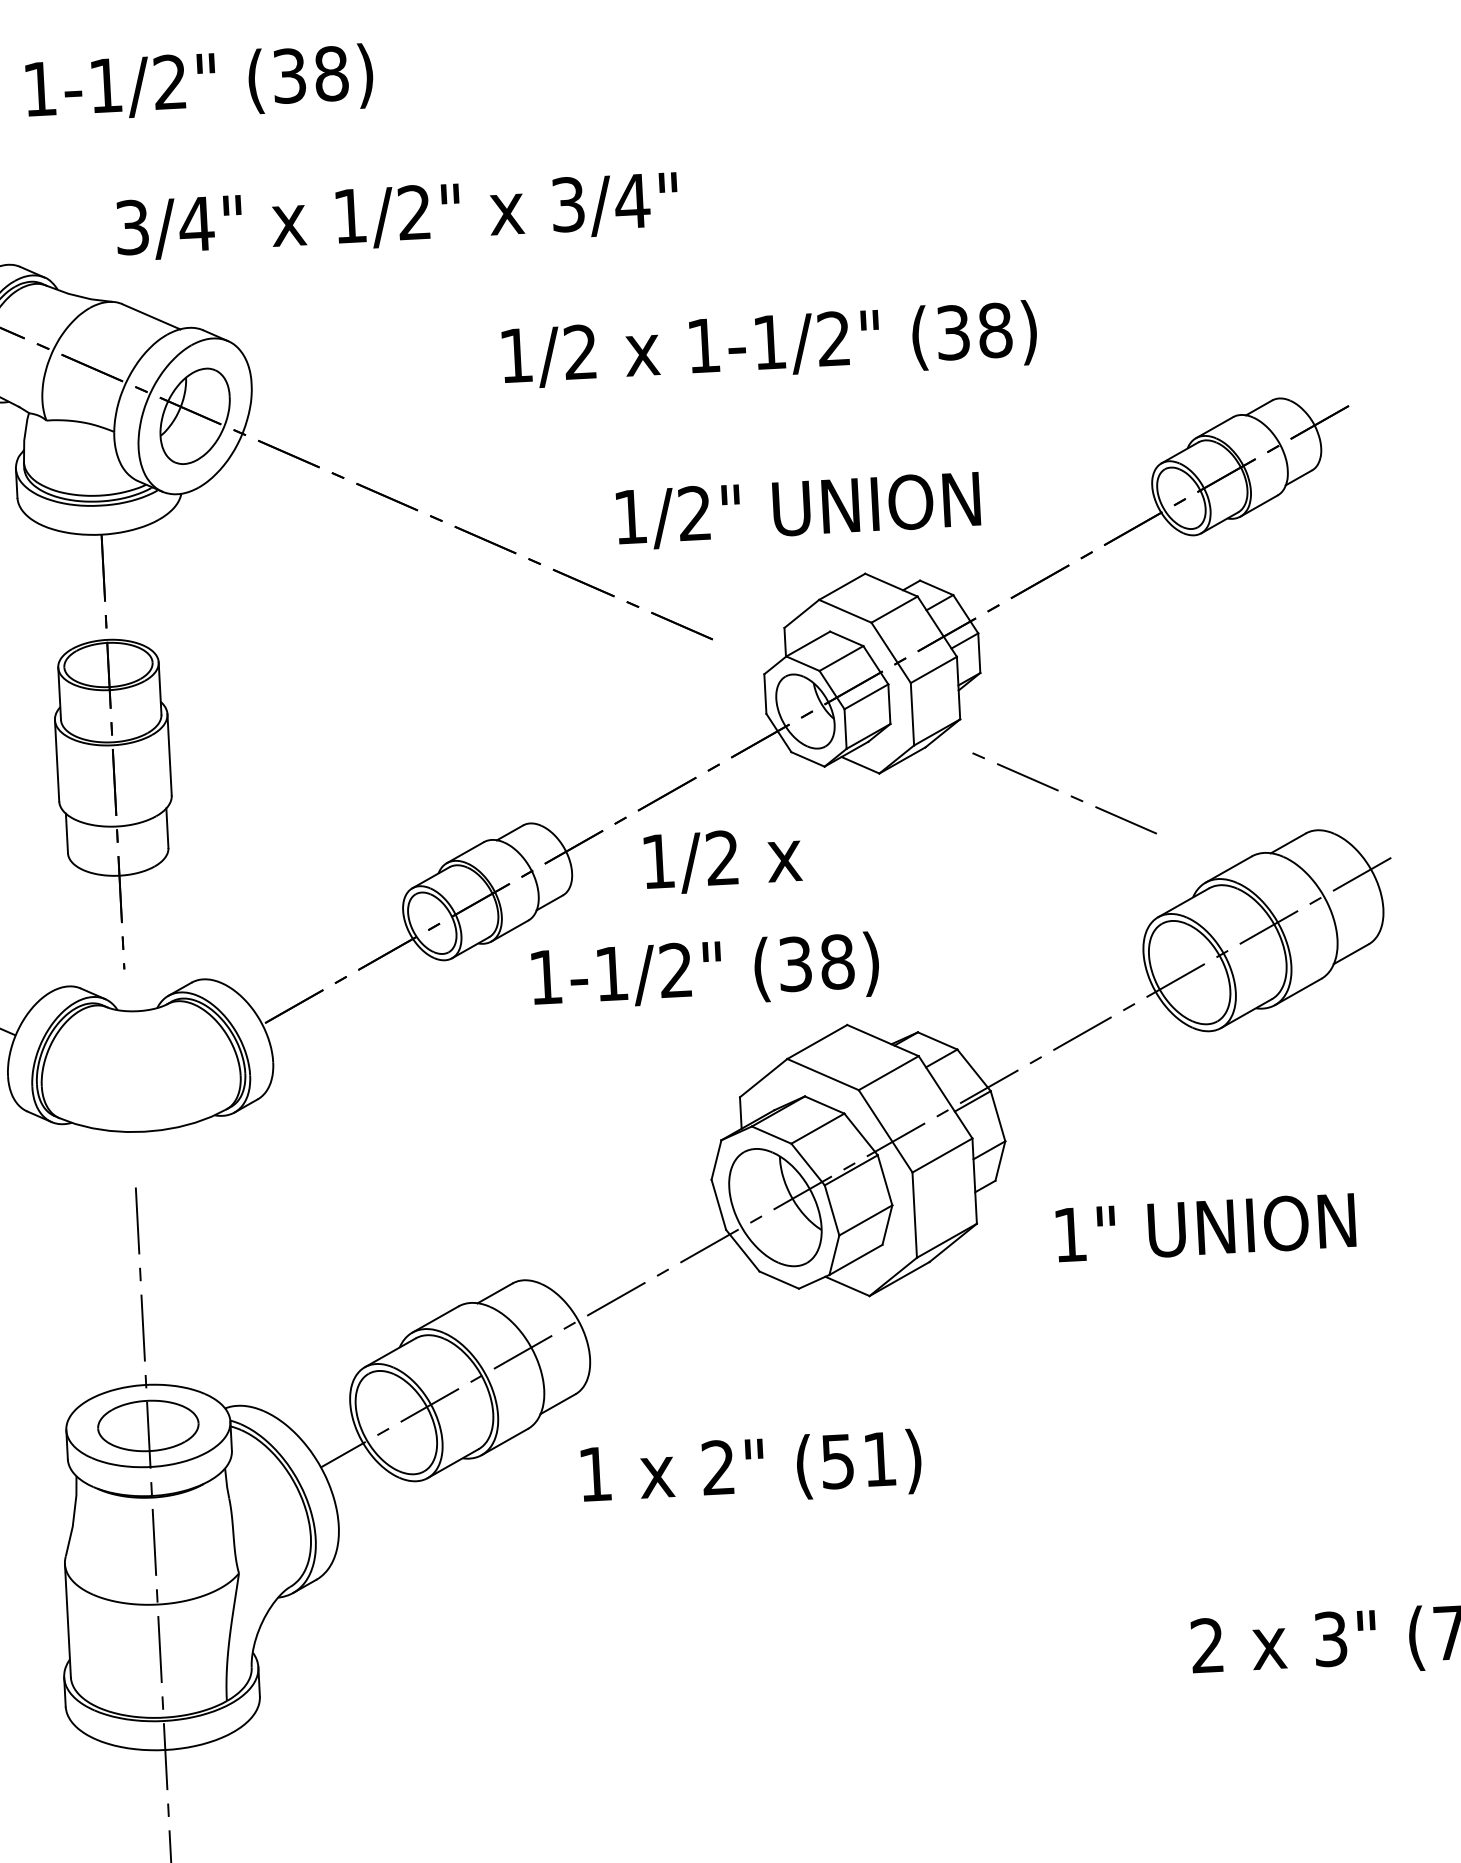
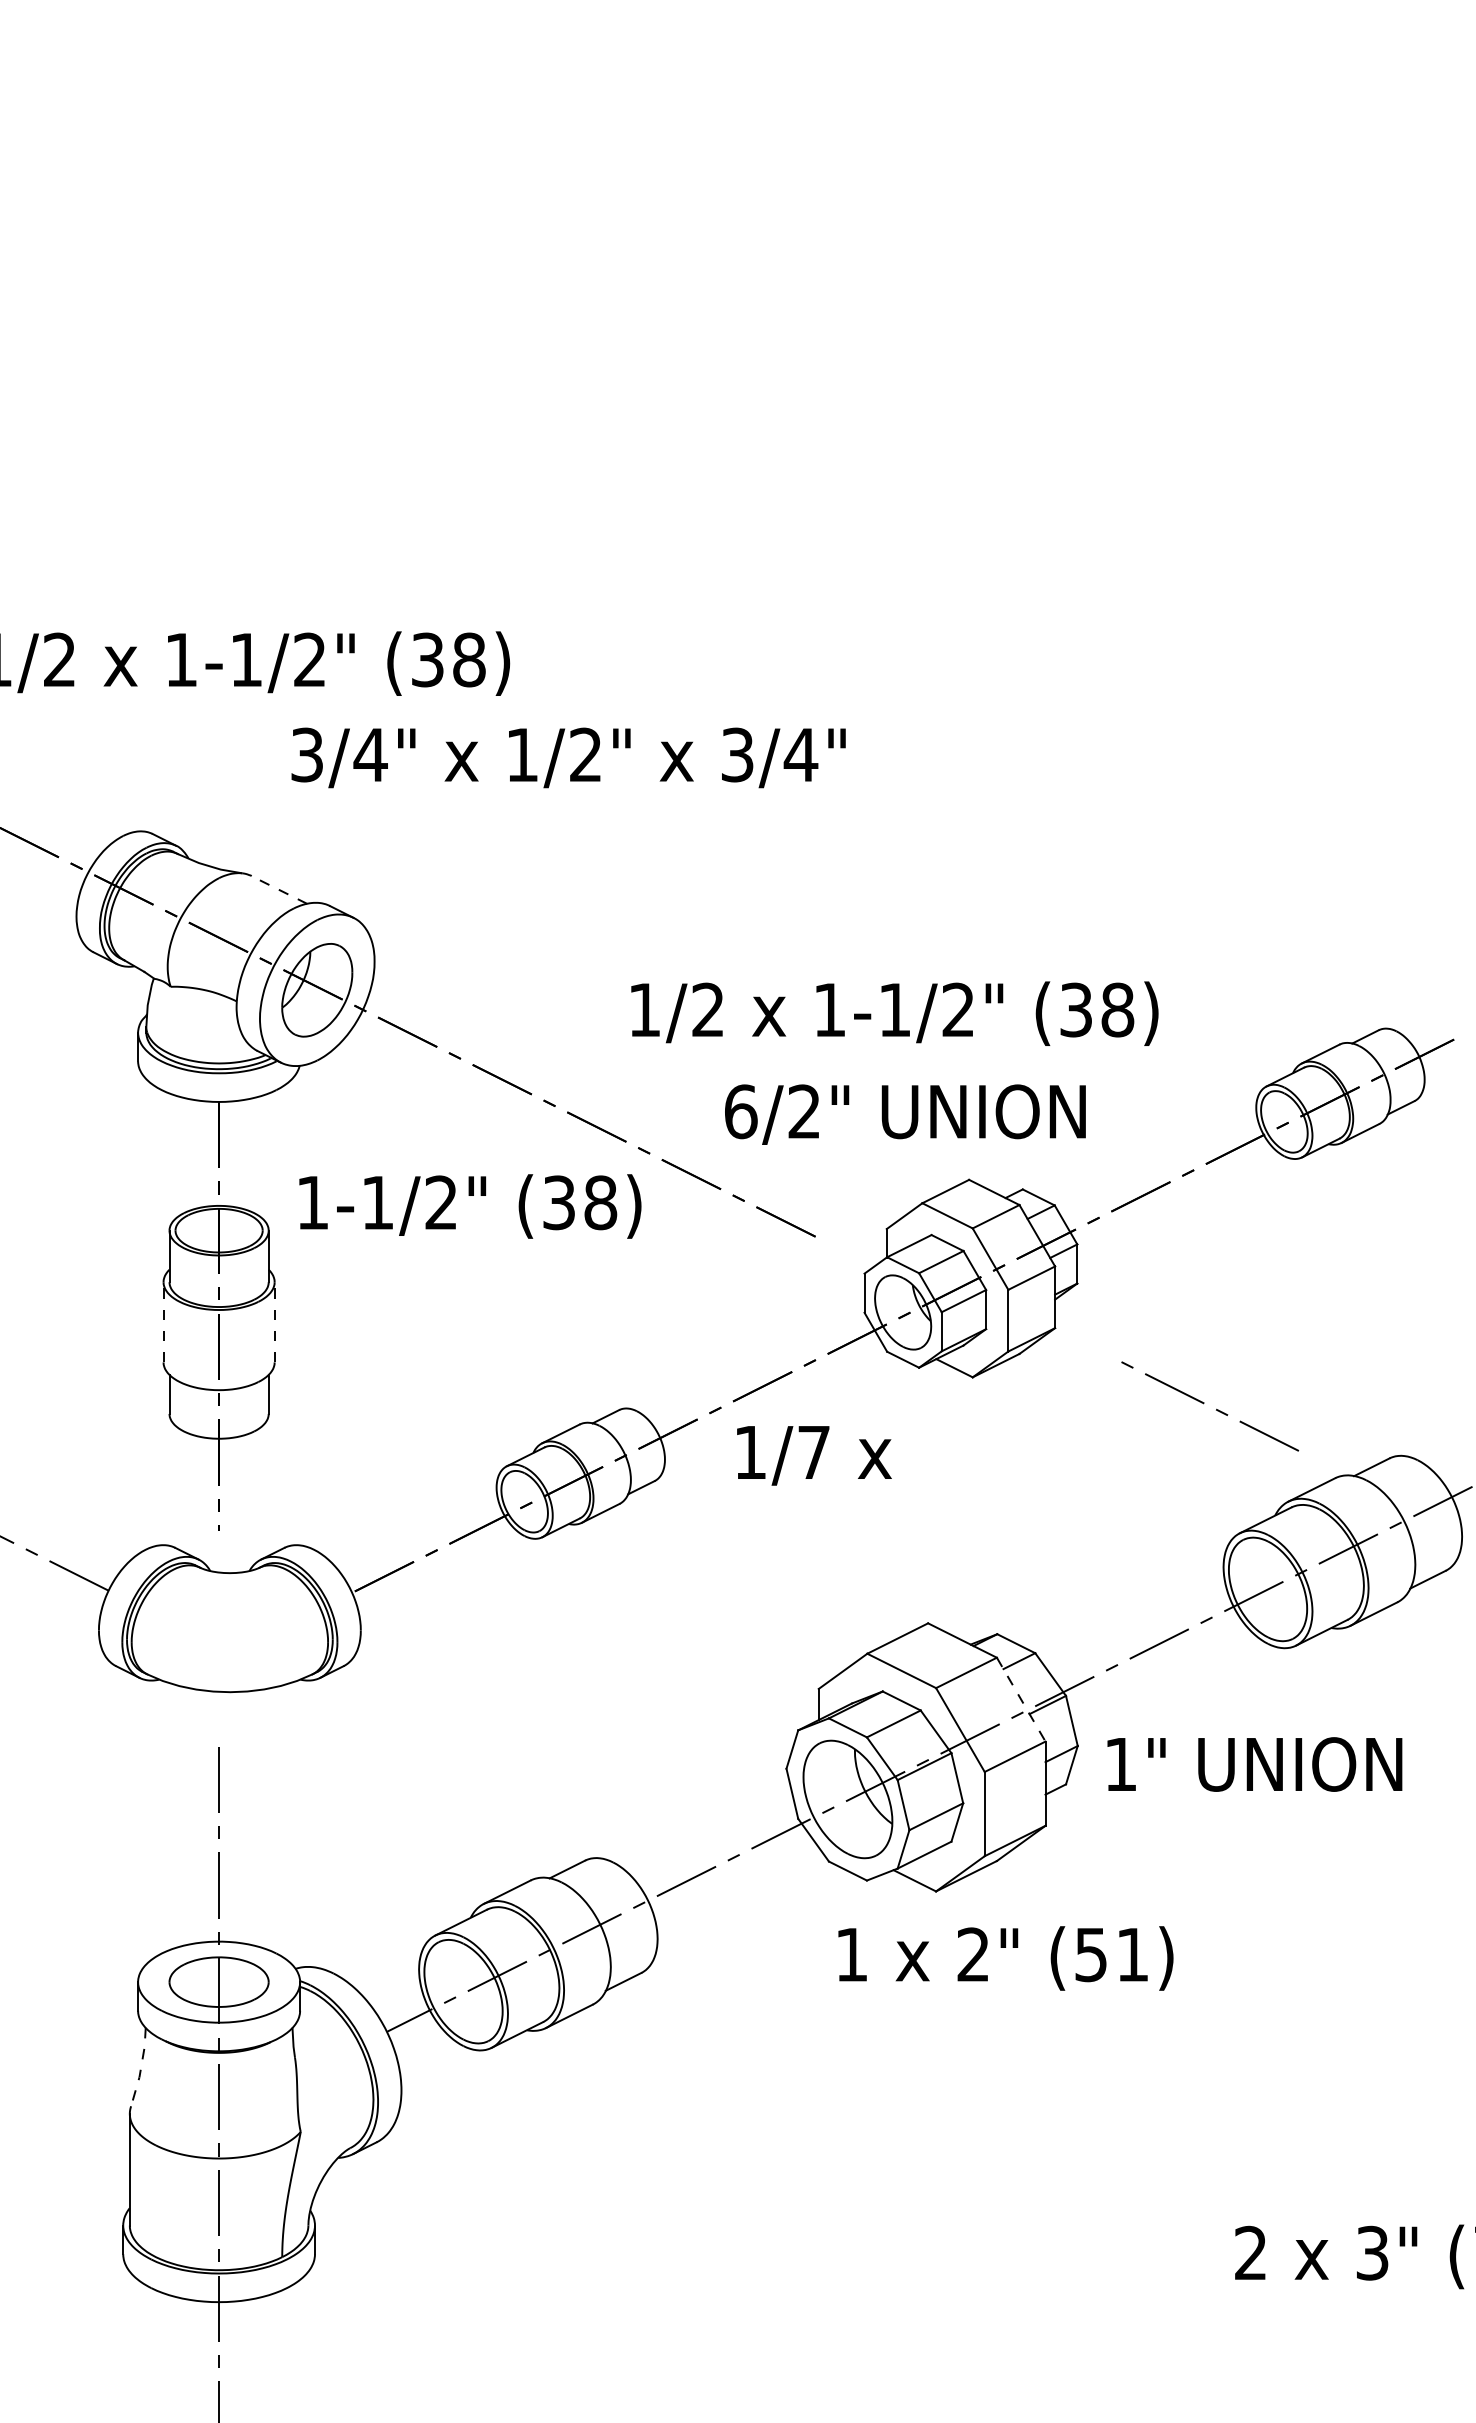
text: (397, 216) -> (568, 757), moved
line: (151, 316) -> (279, 889), solid -> dashed
text: (769, 345) -> (894, 1013), moved
text: (631, 516) -> (741, 1111), 1/2" -> 6/2"
line: (169, 754) -> (274, 1321), solid -> dashed
line: (56, 759) -> (163, 1321), solid -> dashed
line: (1071, 795) -> (1216, 1408), moved
text: (722, 857) -> (813, 1451), 1/2 -> 1/7
text: (705, 972) -> (470, 1206), moved
line: (945, 1098) -> (1021, 1700), solid -> dashed
text: (1205, 1227) -> (1254, 1764), moved
text: (751, 1469) -> (1005, 1958), moved
line: (74, 1516) -> (141, 2067), solid -> dashed

